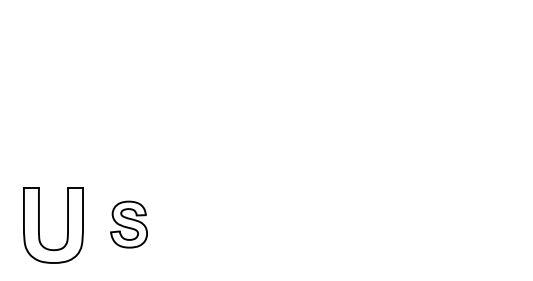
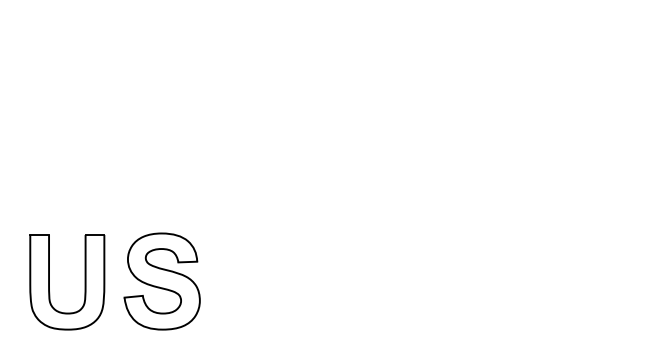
part: (128, 224) -> (161, 281), size x1.67

